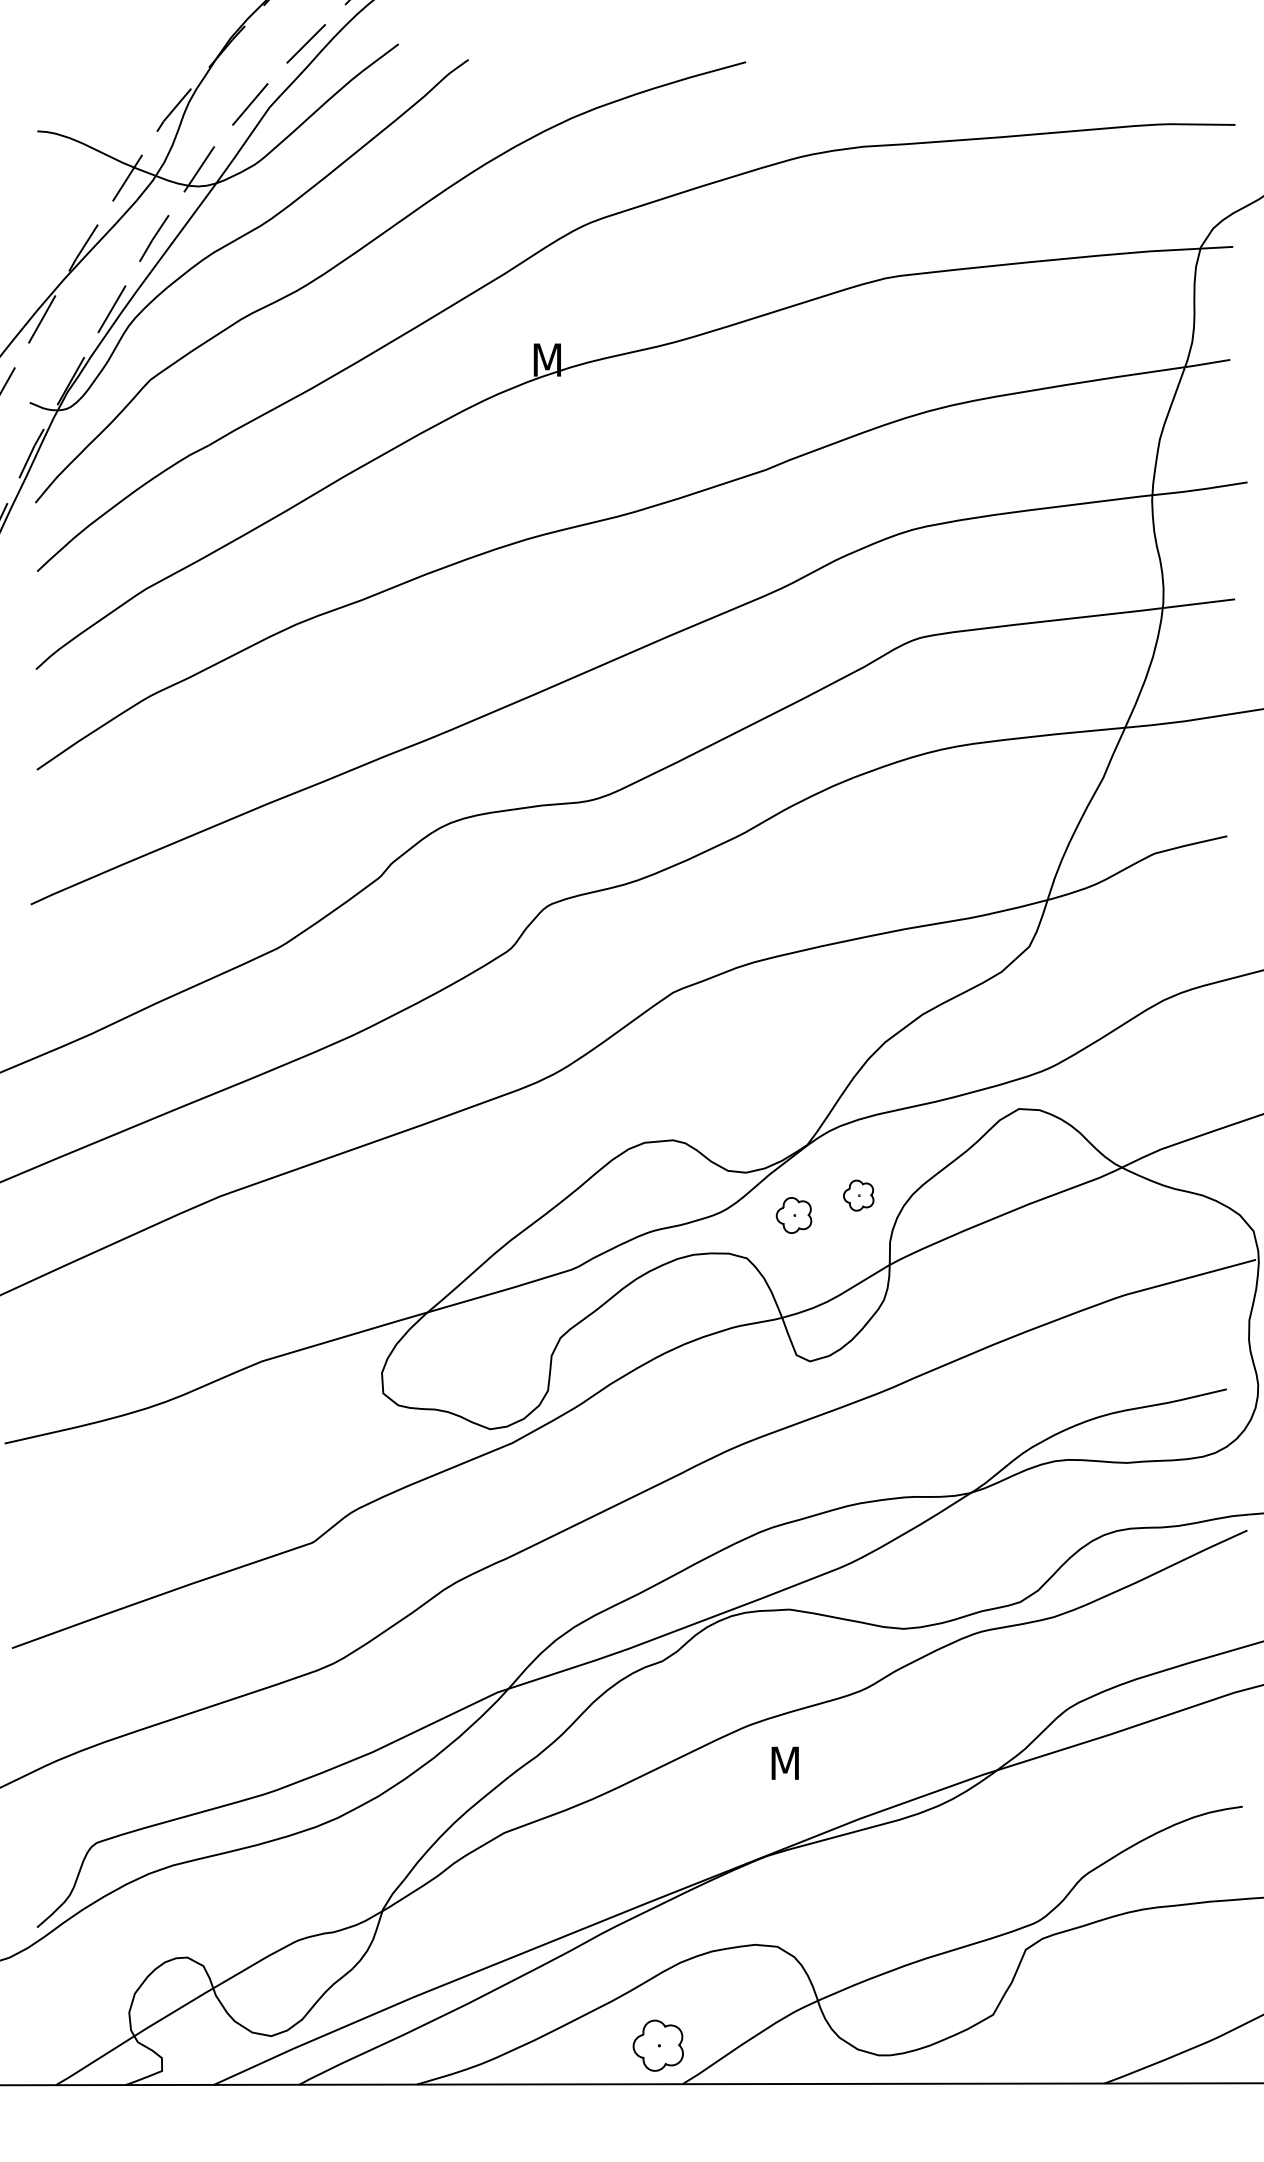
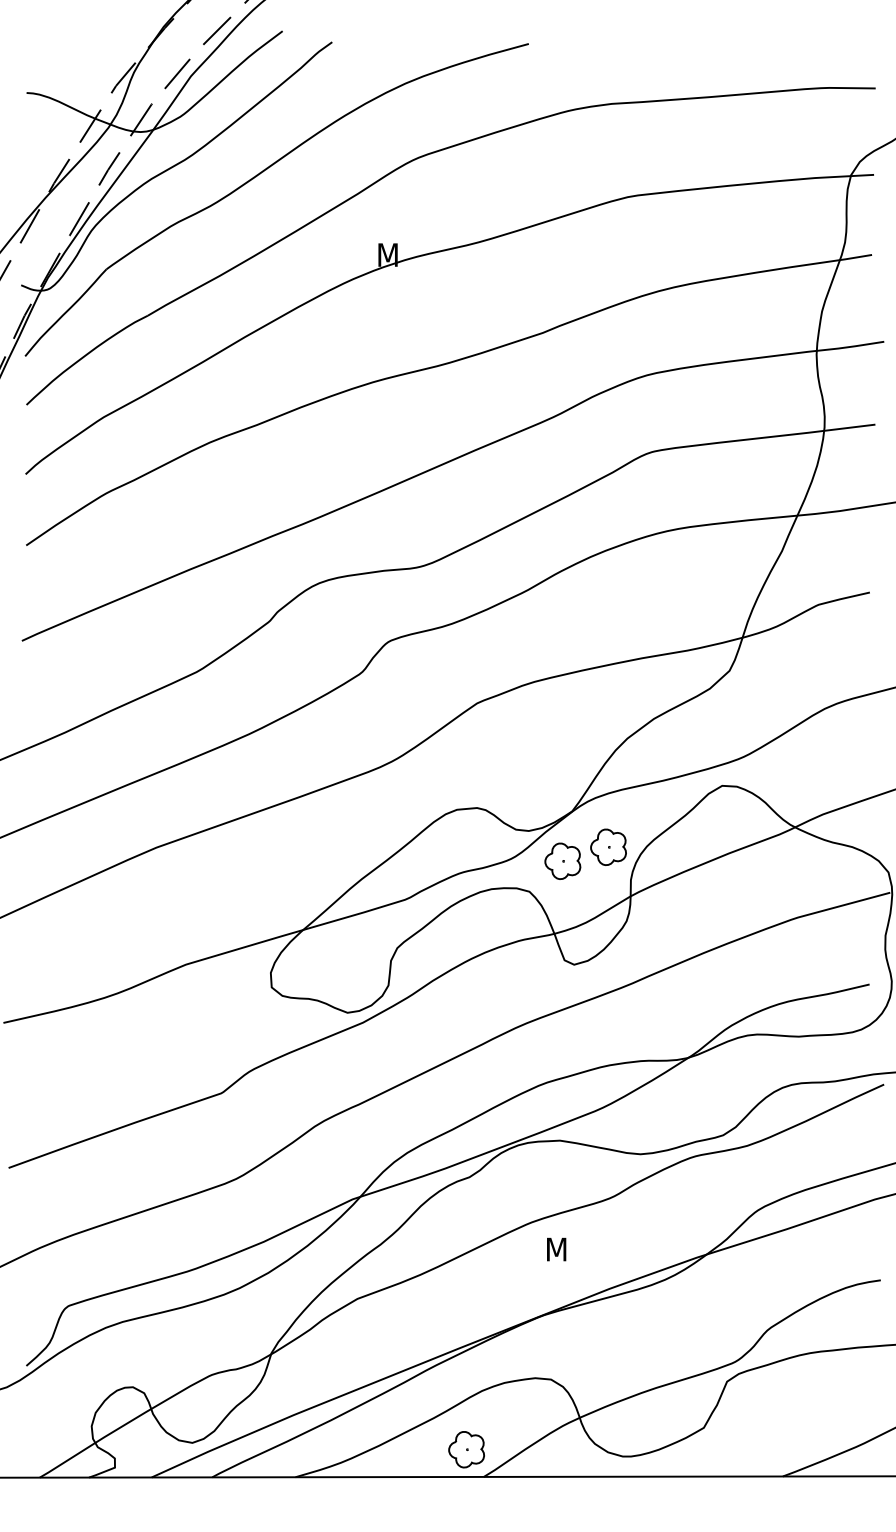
part: (858, 1195) -> (608, 847), size x1.67
part: (793, 1215) -> (562, 861), size x1.43

